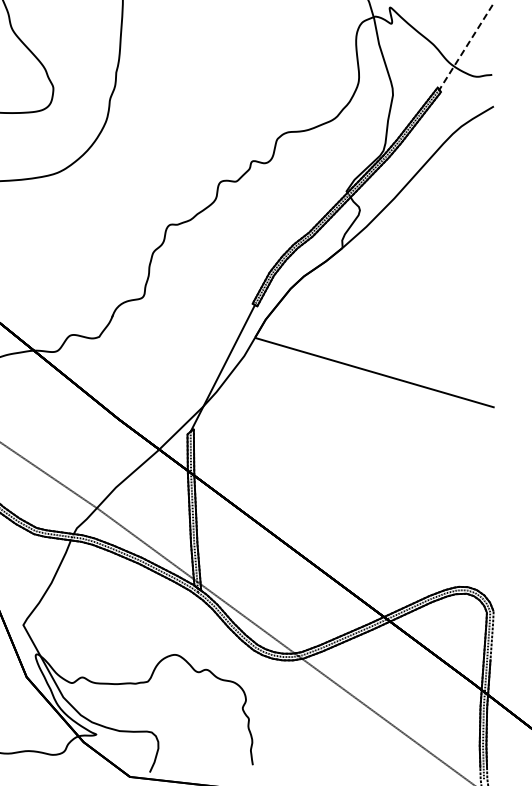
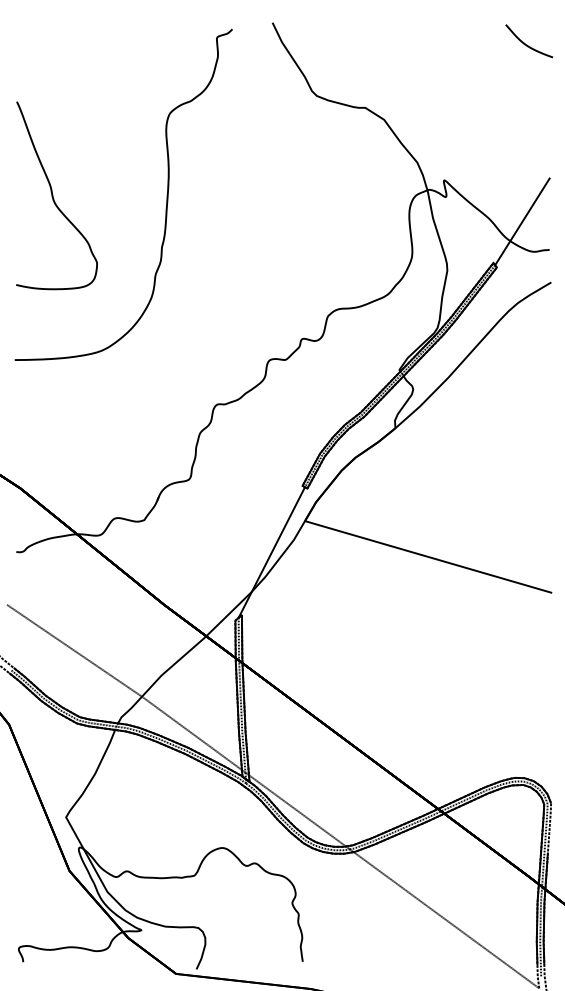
line: (465, 47) -> (522, 221), dashed -> solid

